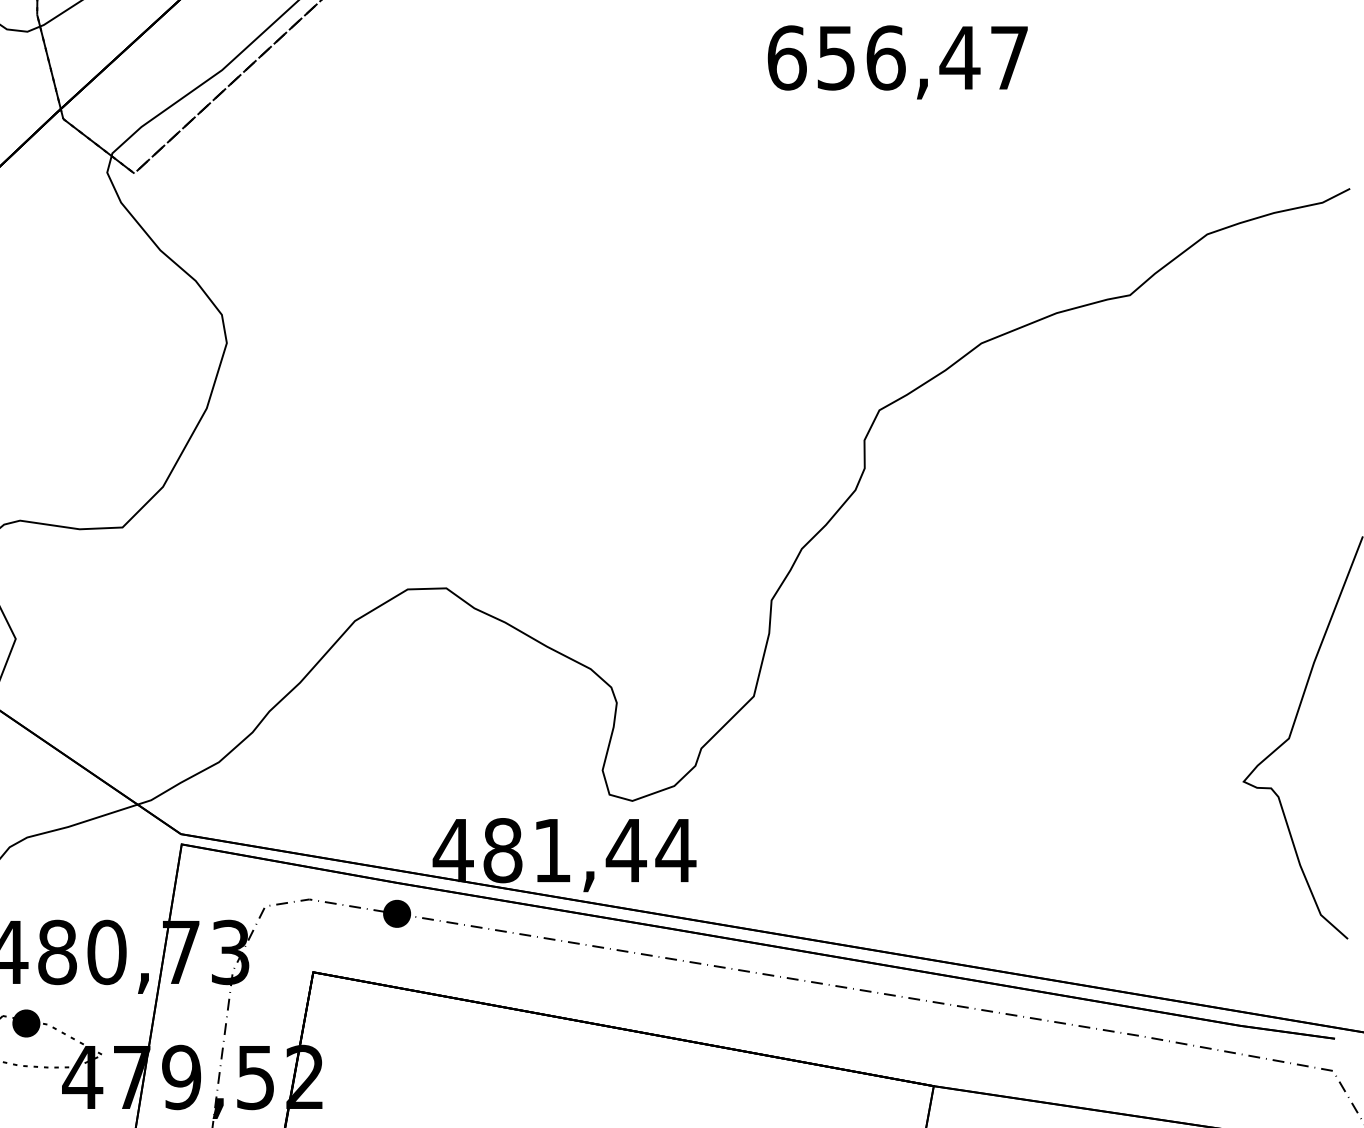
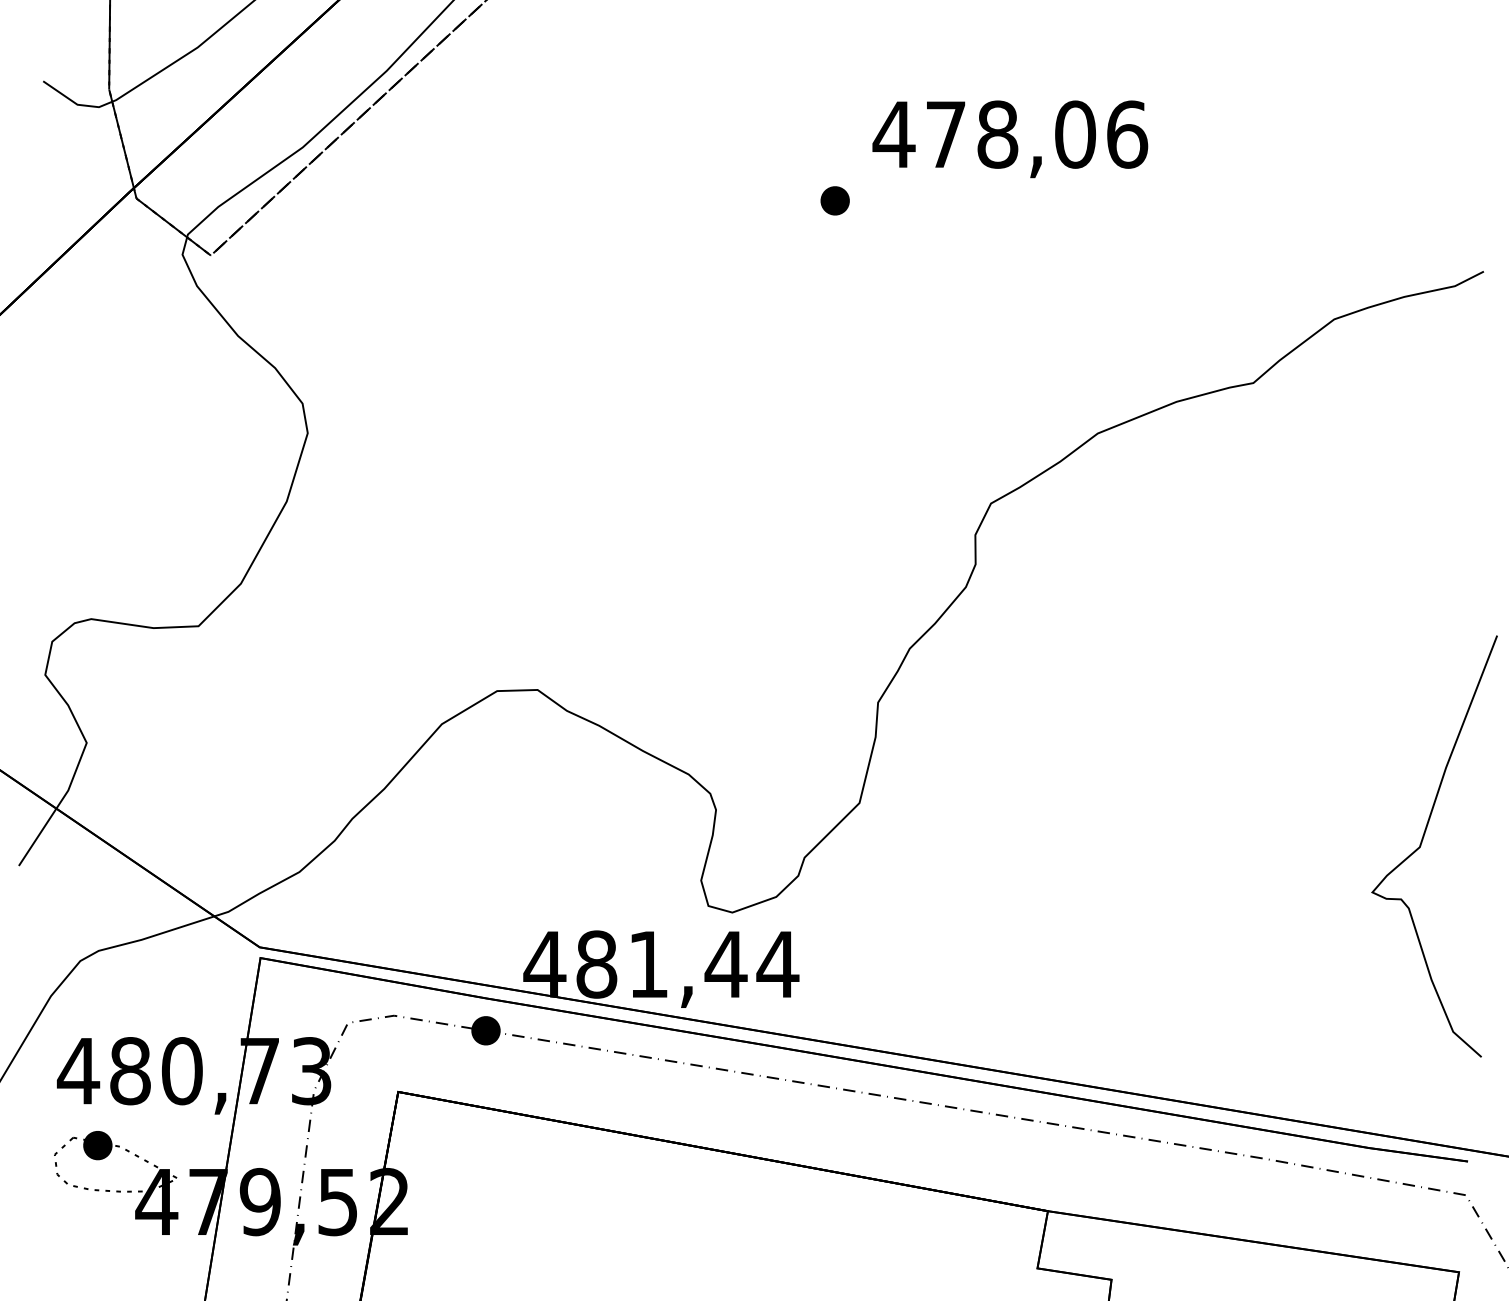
text: (898, 57) -> (1010, 134), 656,47 -> 478,06
part: (729, 120) -> (834, 200), added

